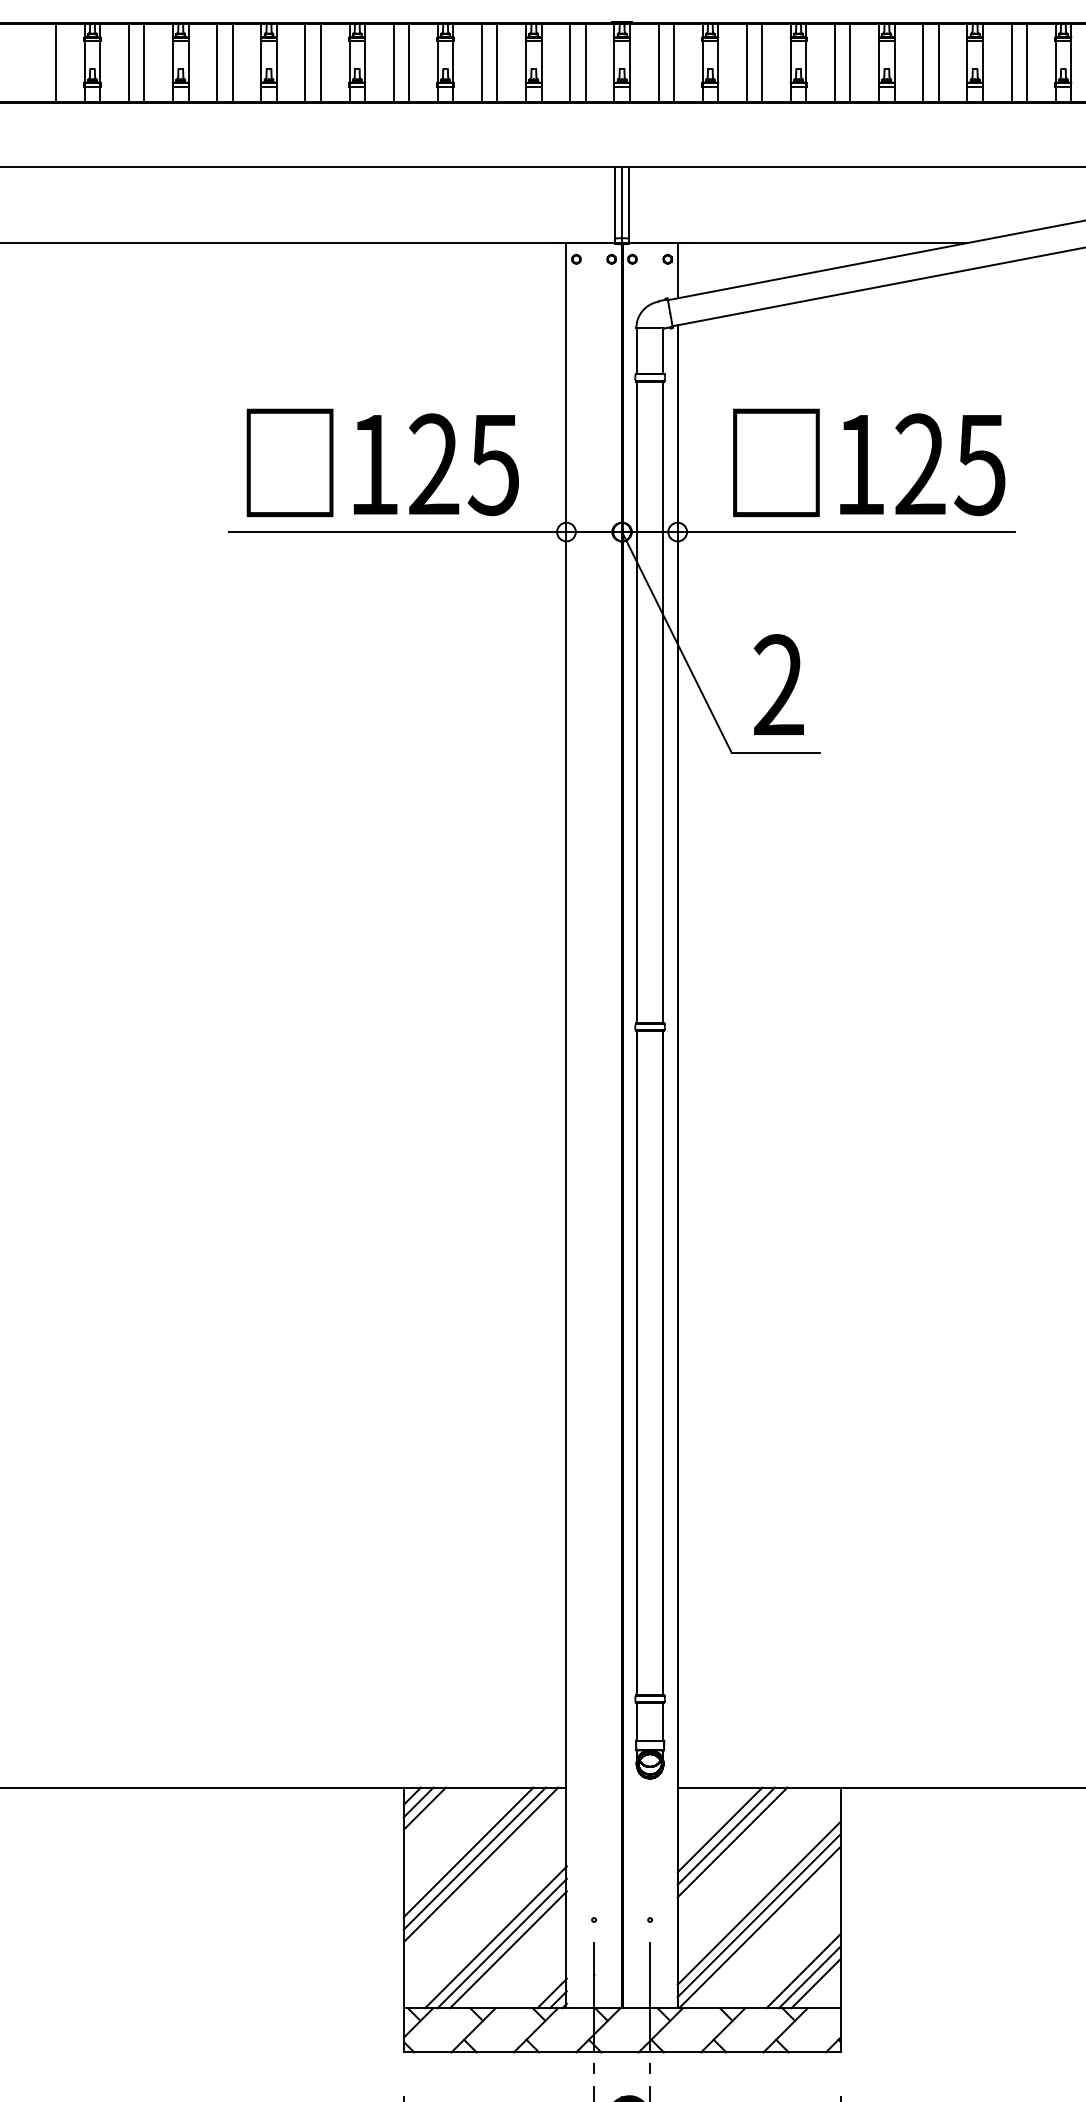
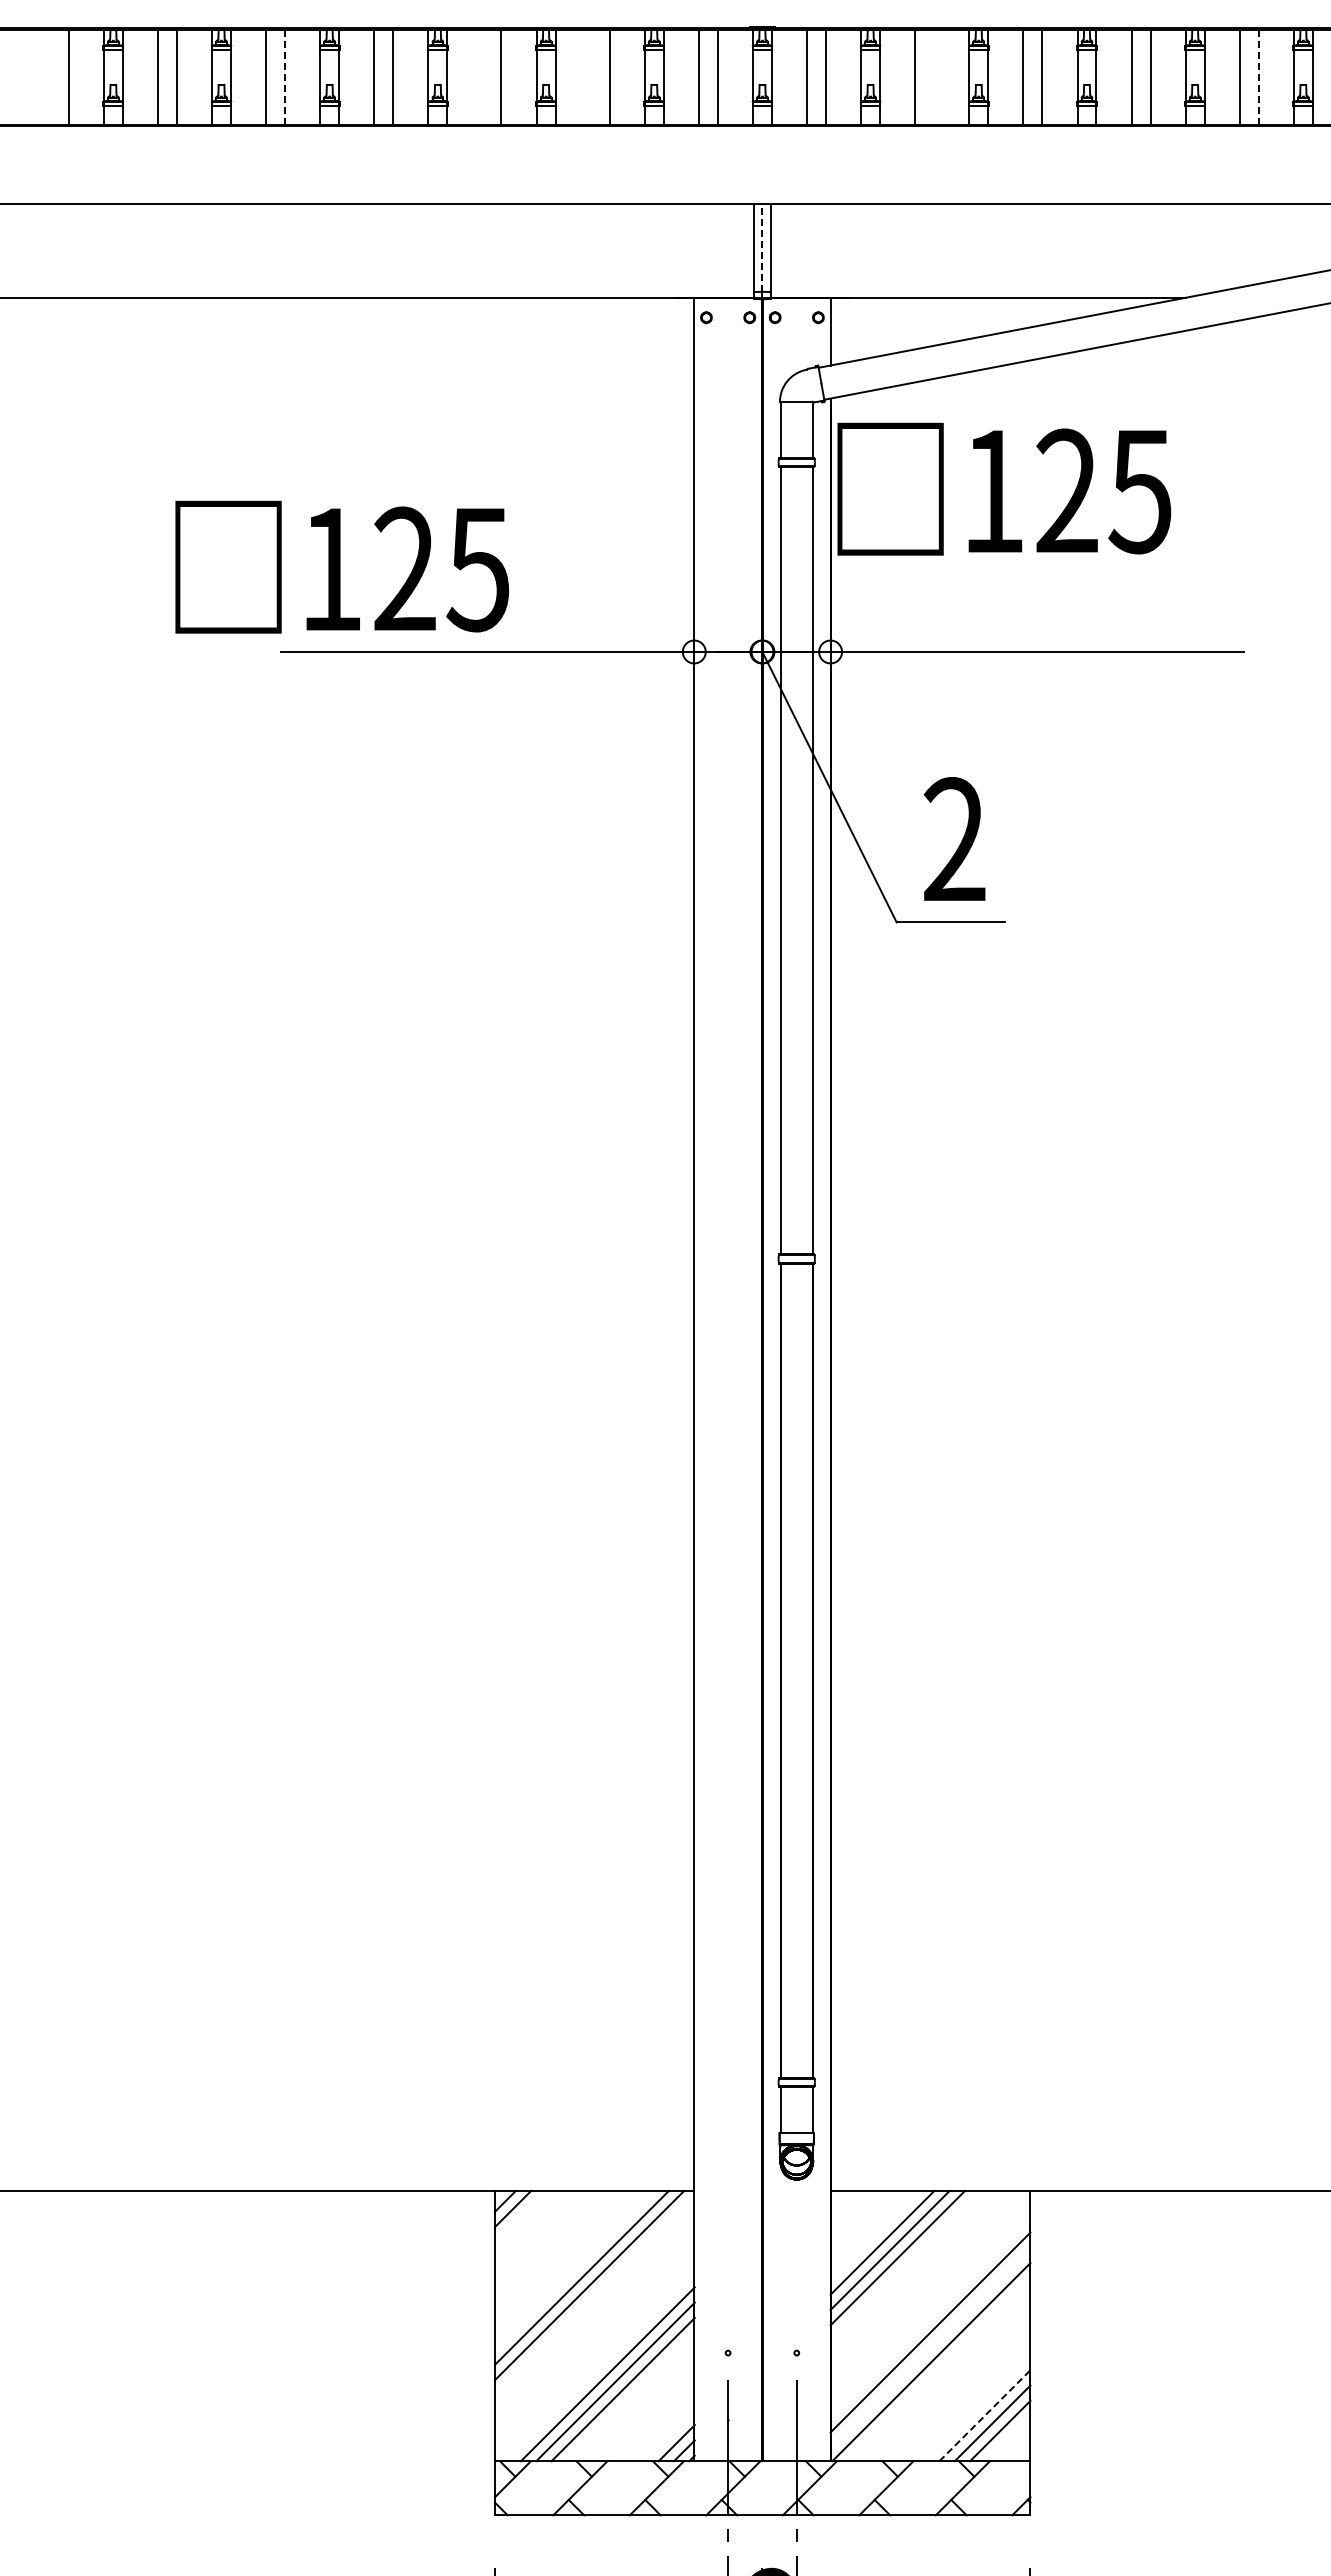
line: (232, 63) -> (285, 77), solid -> dashed
line: (393, 63) -> (482, 77), removed
line: (481, 63) -> (590, 77), removed
line: (762, 63) -> (934, 77), removed
line: (1026, 63) -> (1258, 77), solid -> dashed
line: (622, 202) -> (762, 248), solid -> dashed
text: (382, 462) -> (341, 566), moved
text: (869, 462) -> (1004, 488), moved
line: (424, 1808) -> (520, 2216), removed
line: (467, 1851) -> (573, 2269), removed
line: (759, 1915) -> (930, 2347), removed
line: (804, 1970) -> (985, 2415), solid -> dashed

